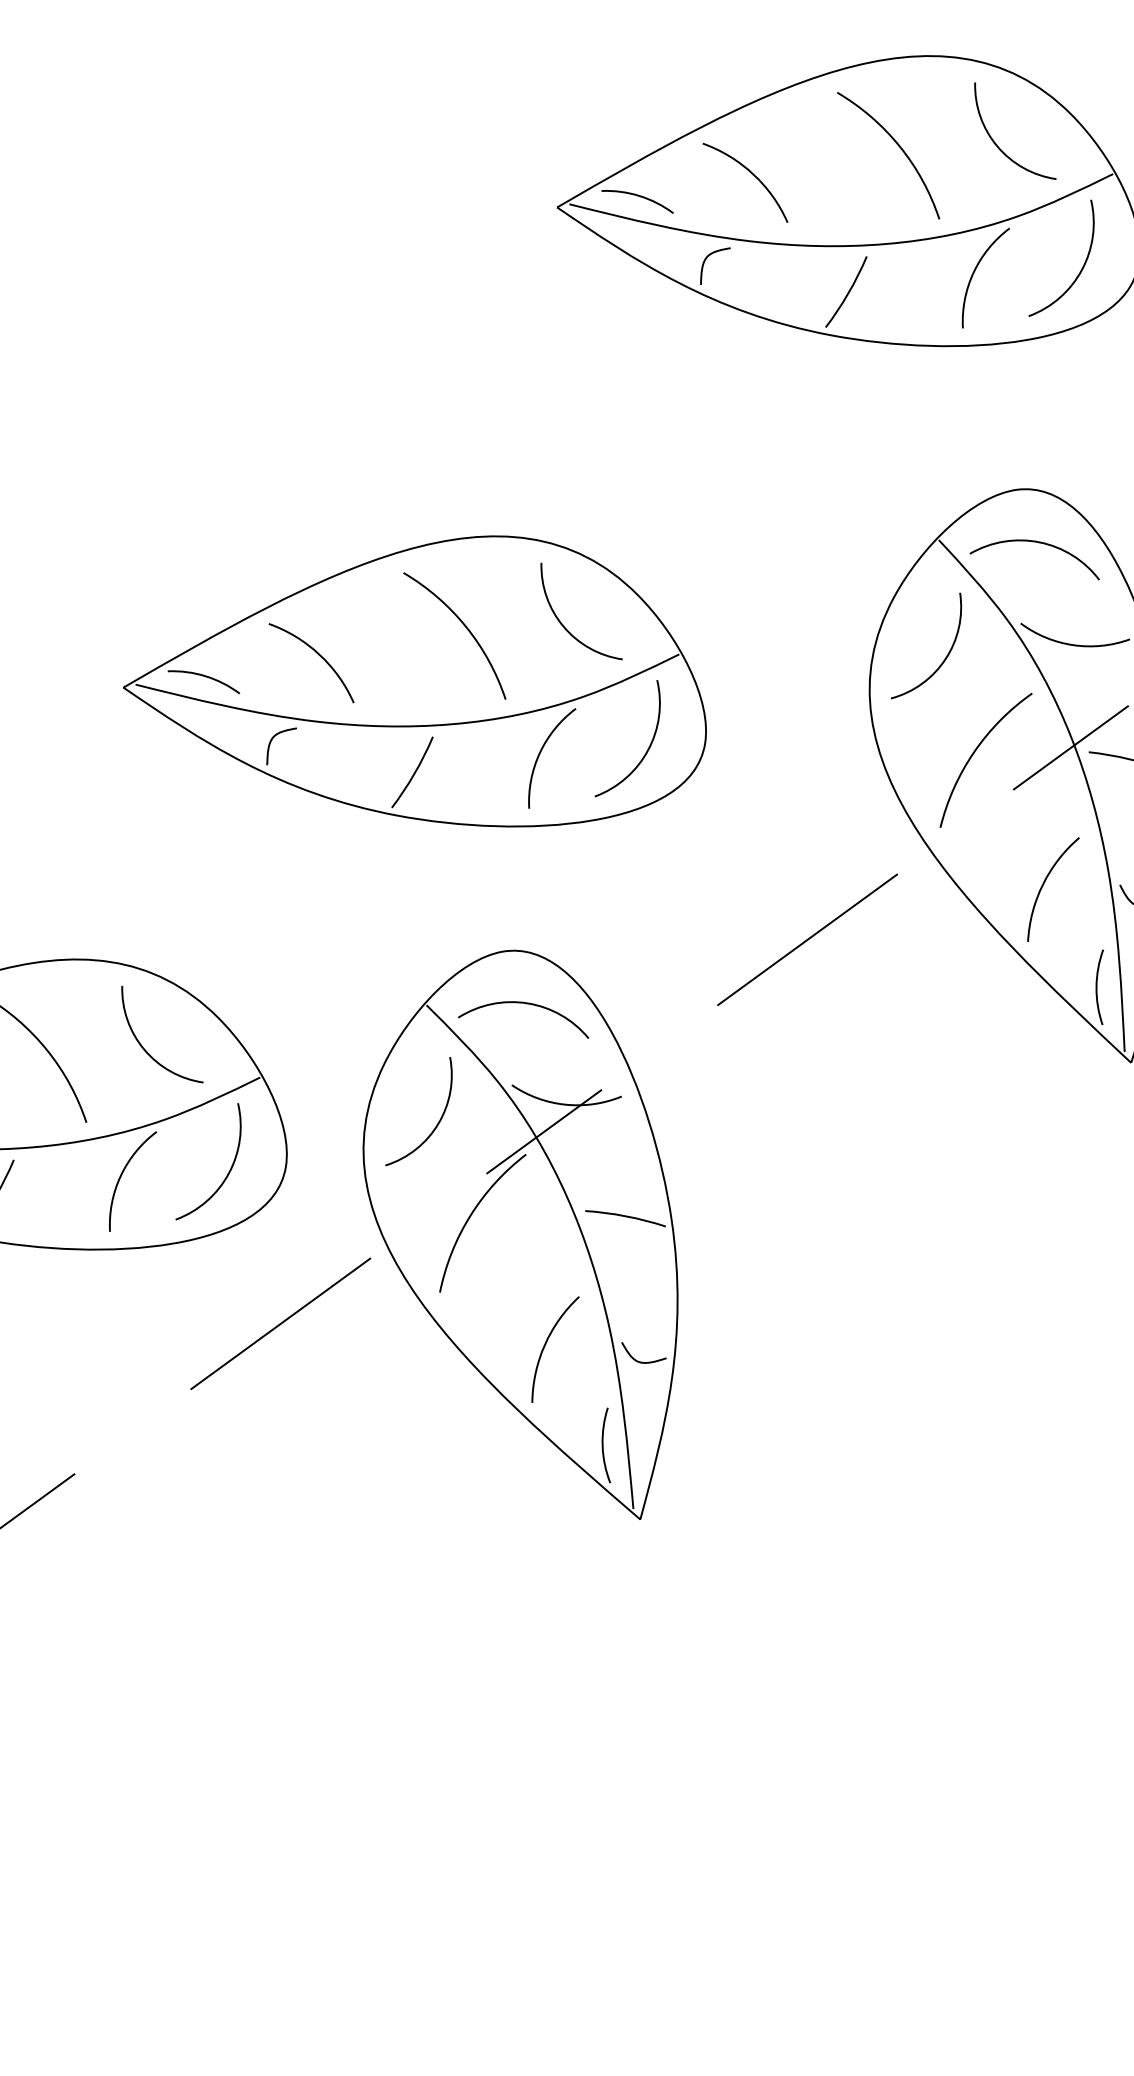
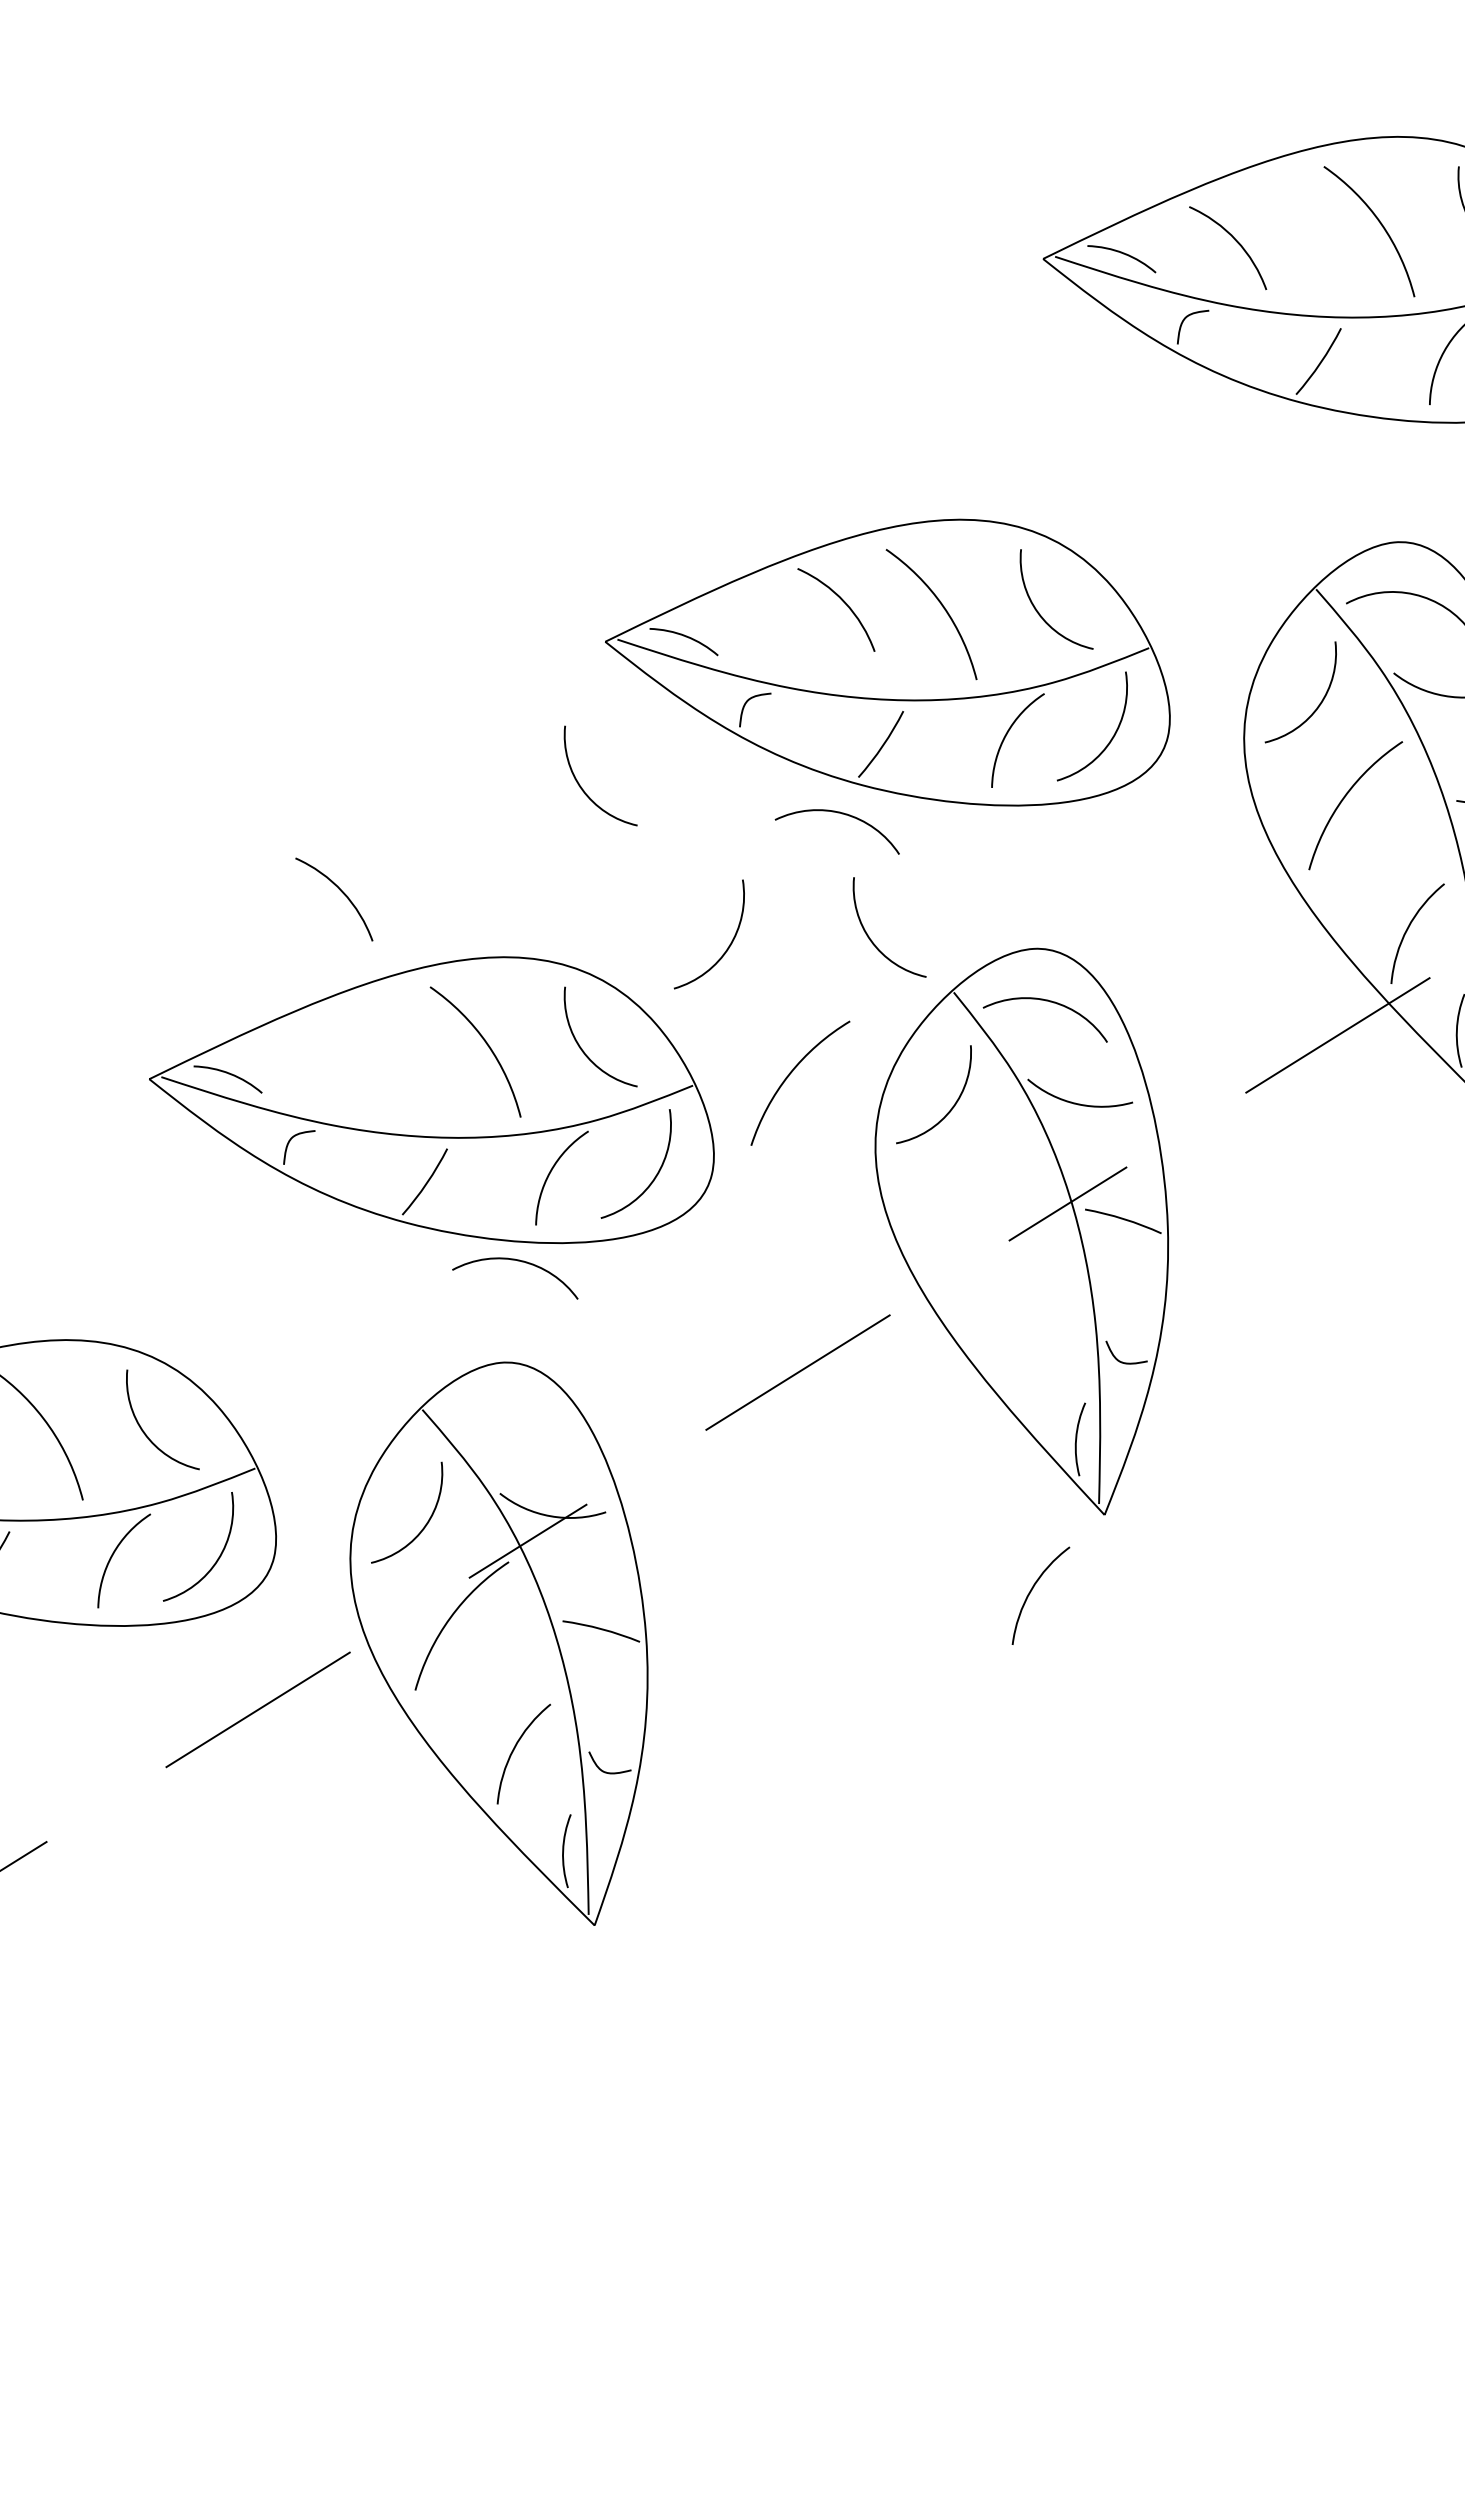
arc: (752, 174) -> (843, 602), moved
arc: (544, 357) -> (582, 787), added
arc: (806, 365) -> (837, 813), added
arc: (851, 492) -> (872, 940), added
arc: (704, 510) -> (727, 947), added
arc: (318, 655) -> (341, 892), moved
arc: (974, 754) -> (789, 1076), moved
arc: (1044, 884) -> (1032, 1590), moved
arc: (528, 1004) -> (521, 1262), moved

